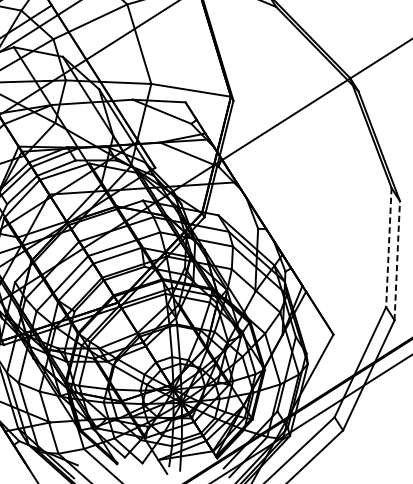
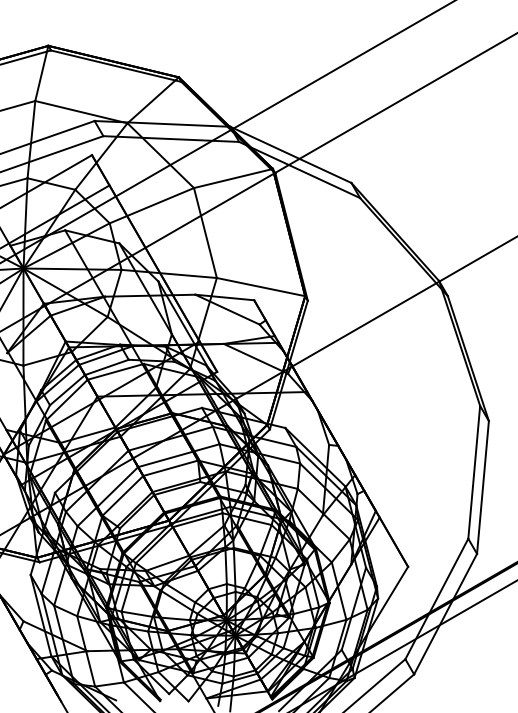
line: (389, 247) -> (474, 472), dashed -> solid
line: (396, 260) -> (482, 487), dashed -> solid

